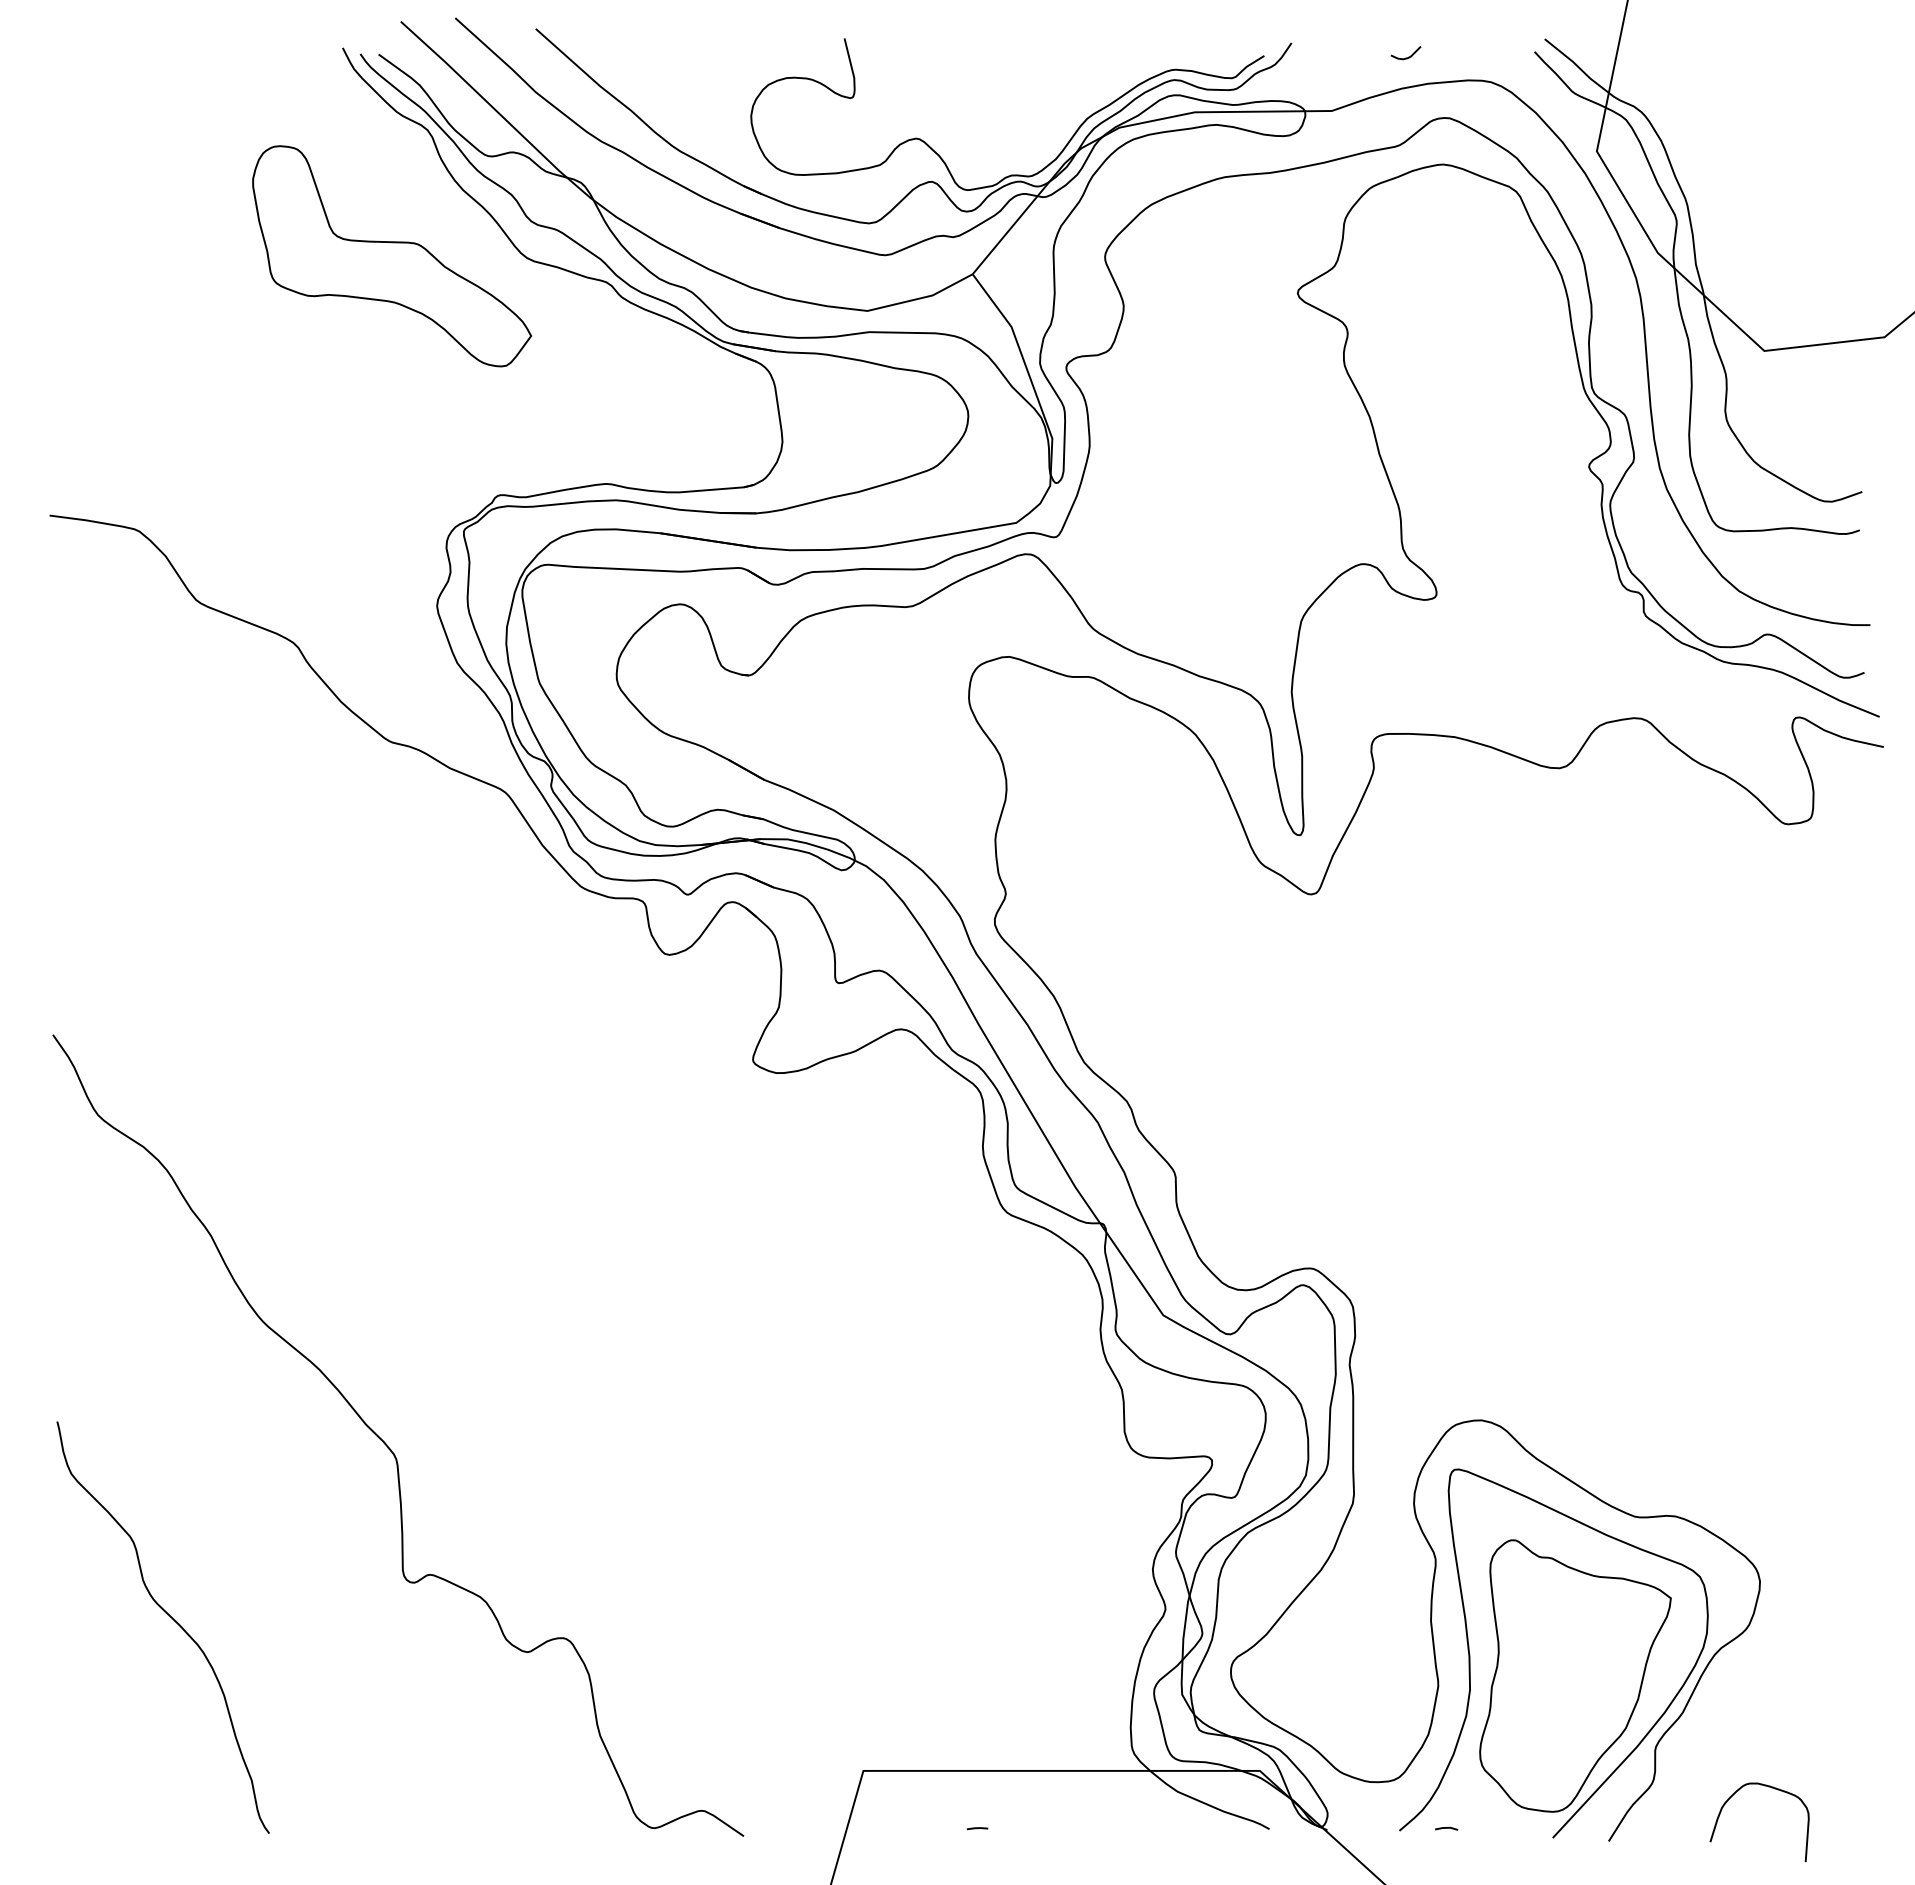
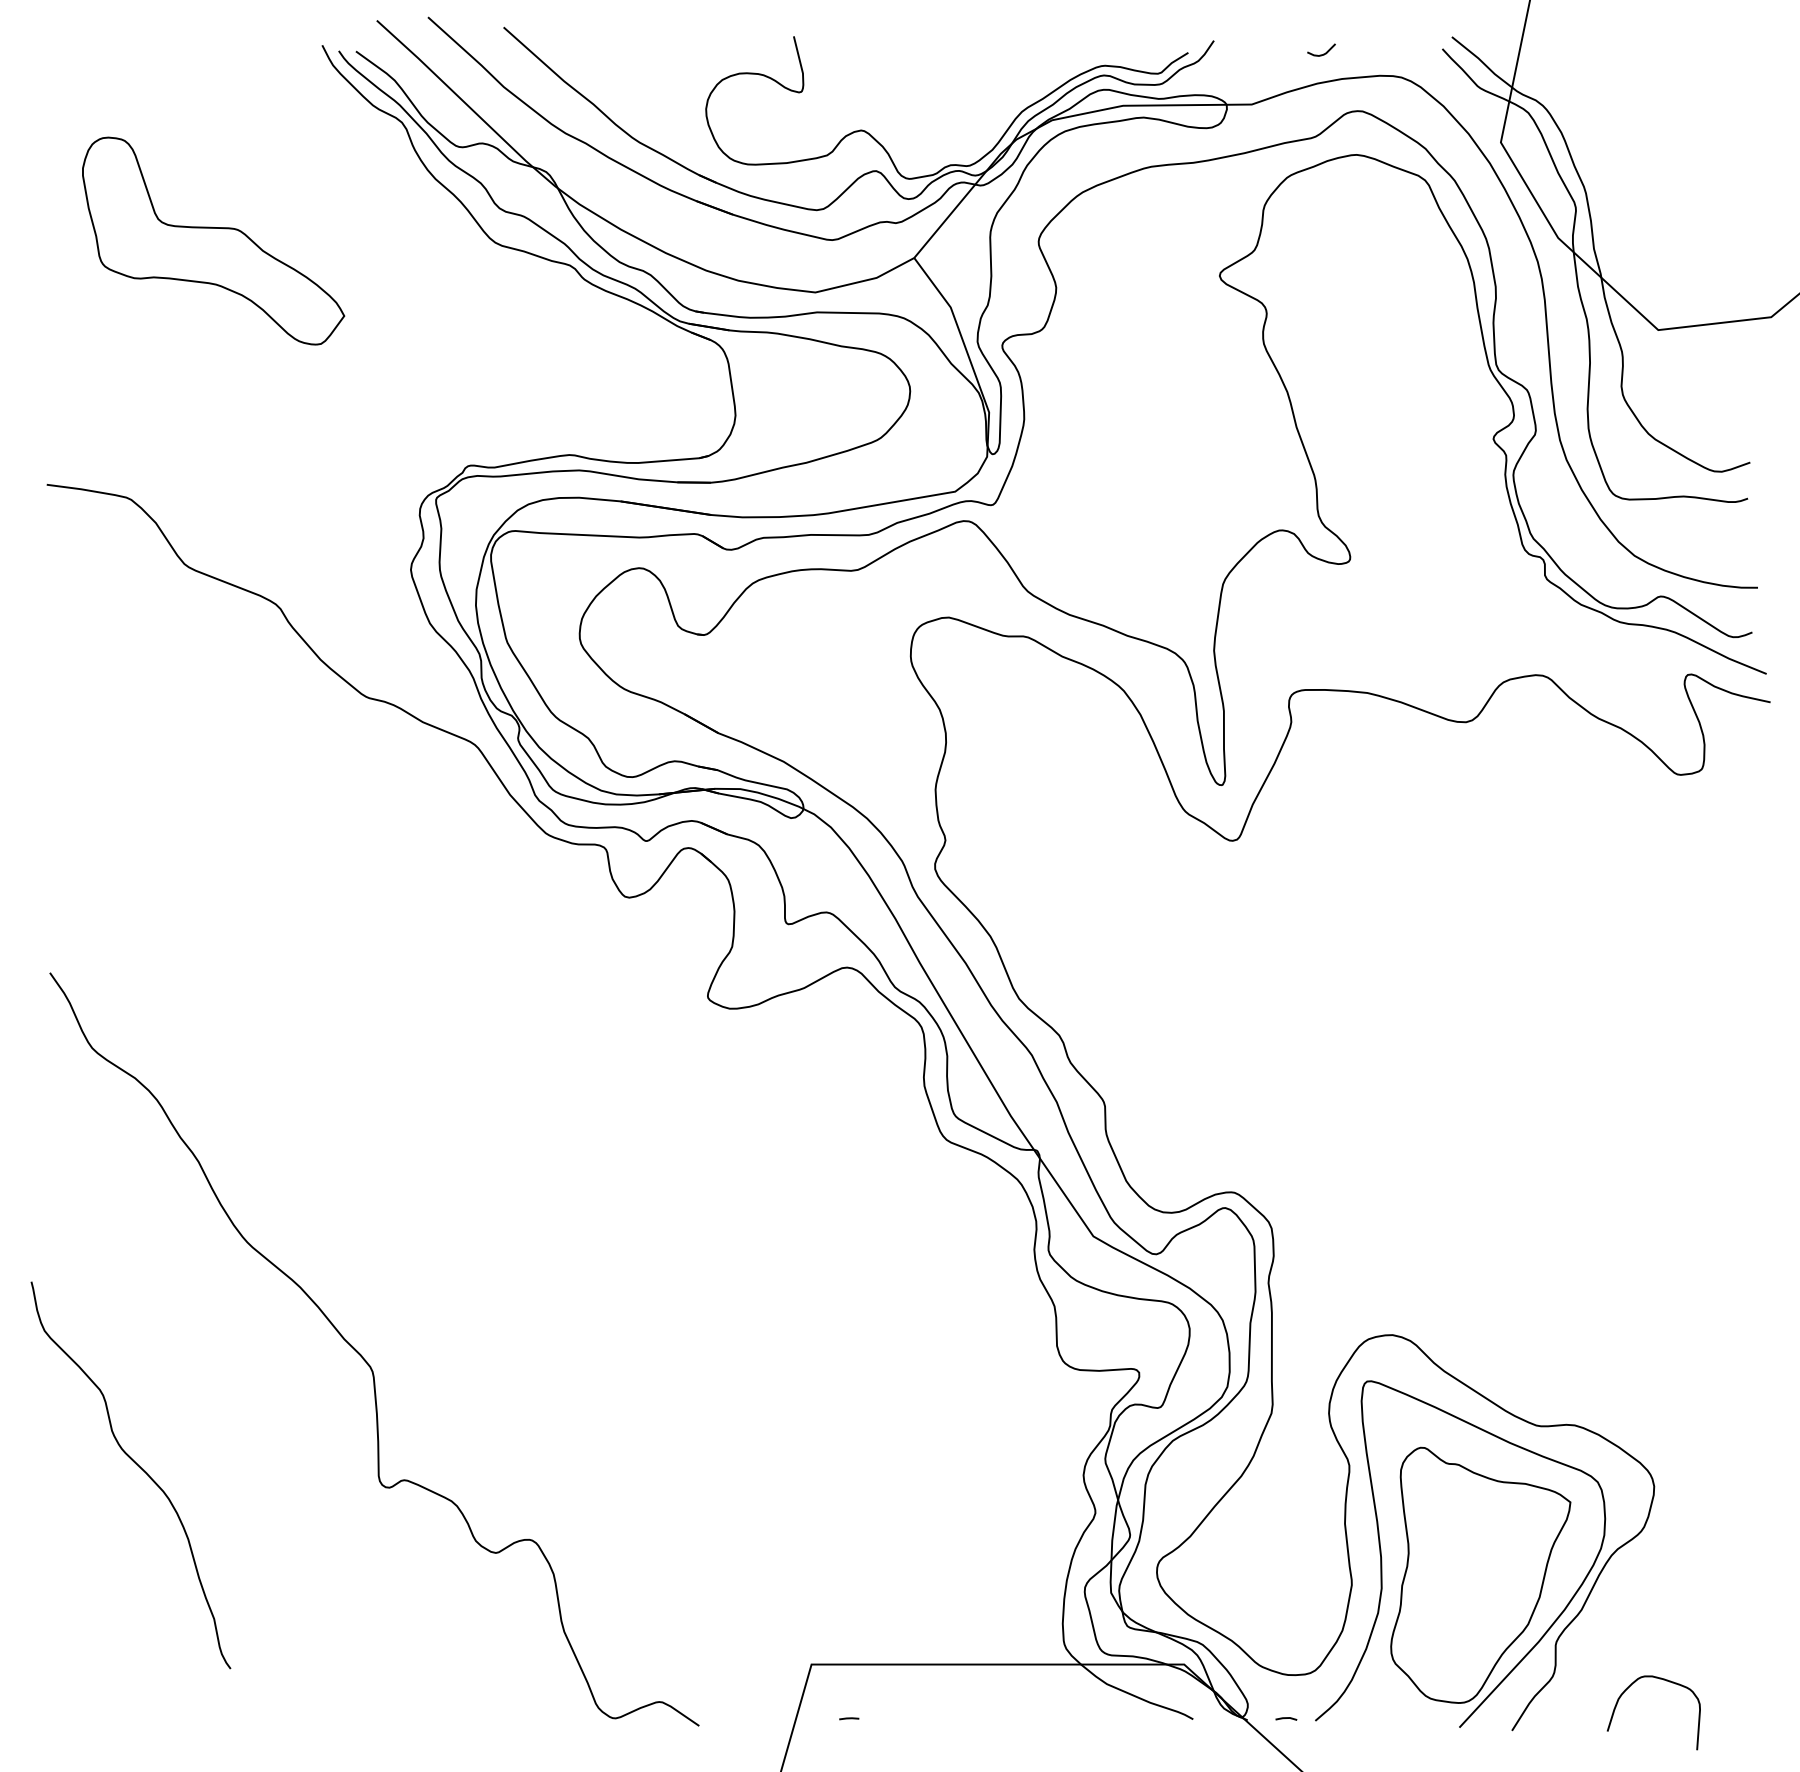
part: (391, 256) -> (213, 241), moved
curve: (171, 1618) -> (138, 1466), moved
line: (977, 1828) -> (849, 1718), moved
line: (1446, 1828) -> (1286, 1718), moved

